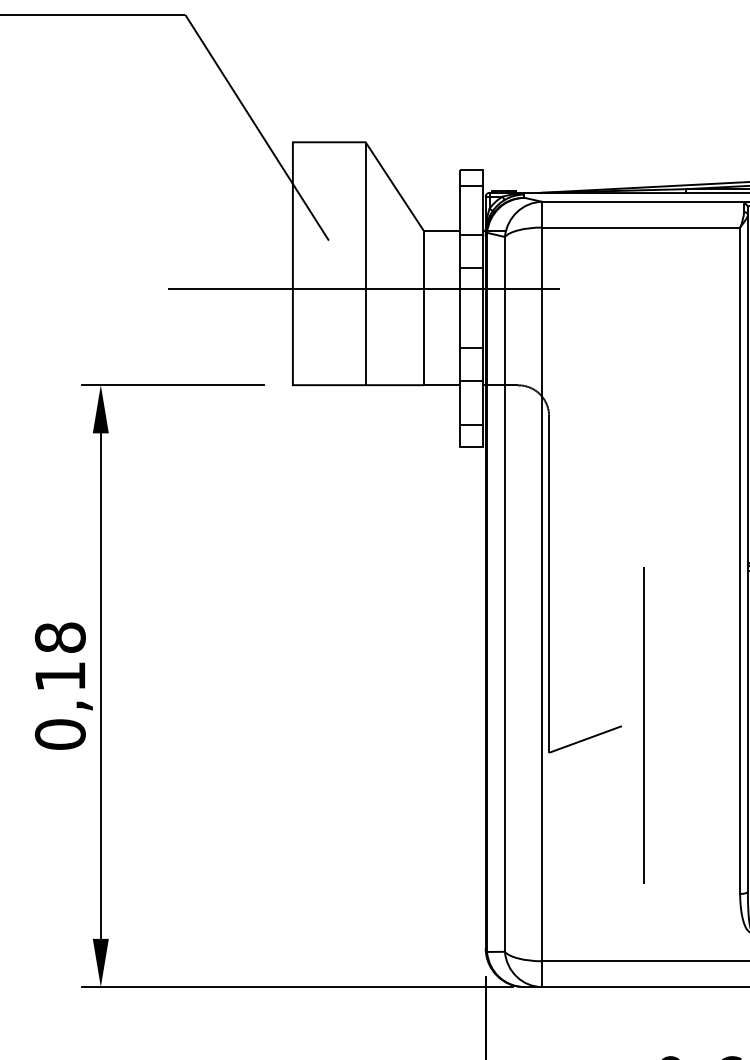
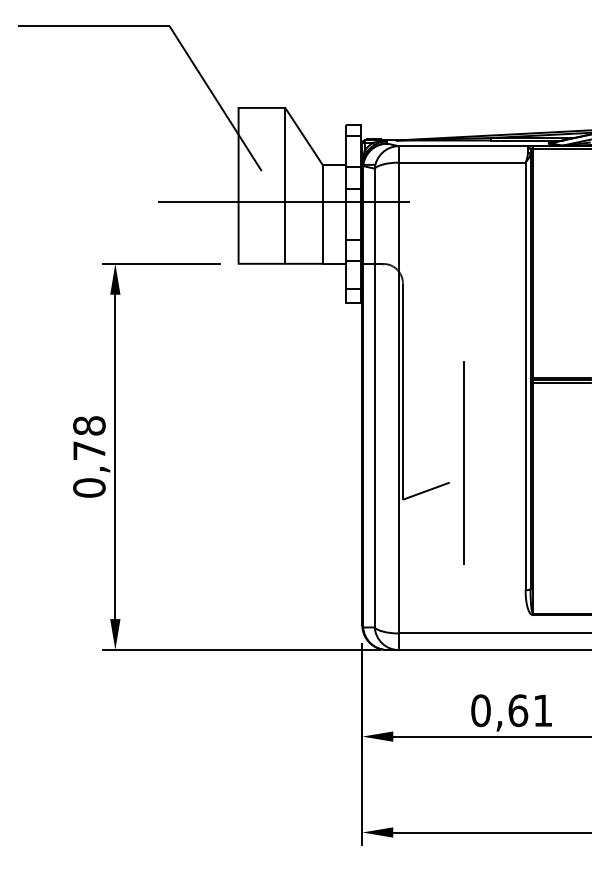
text: (60, 676) -> (89, 450), 0,18 -> 0,78
line: (643, 724) -> (463, 462), moved

